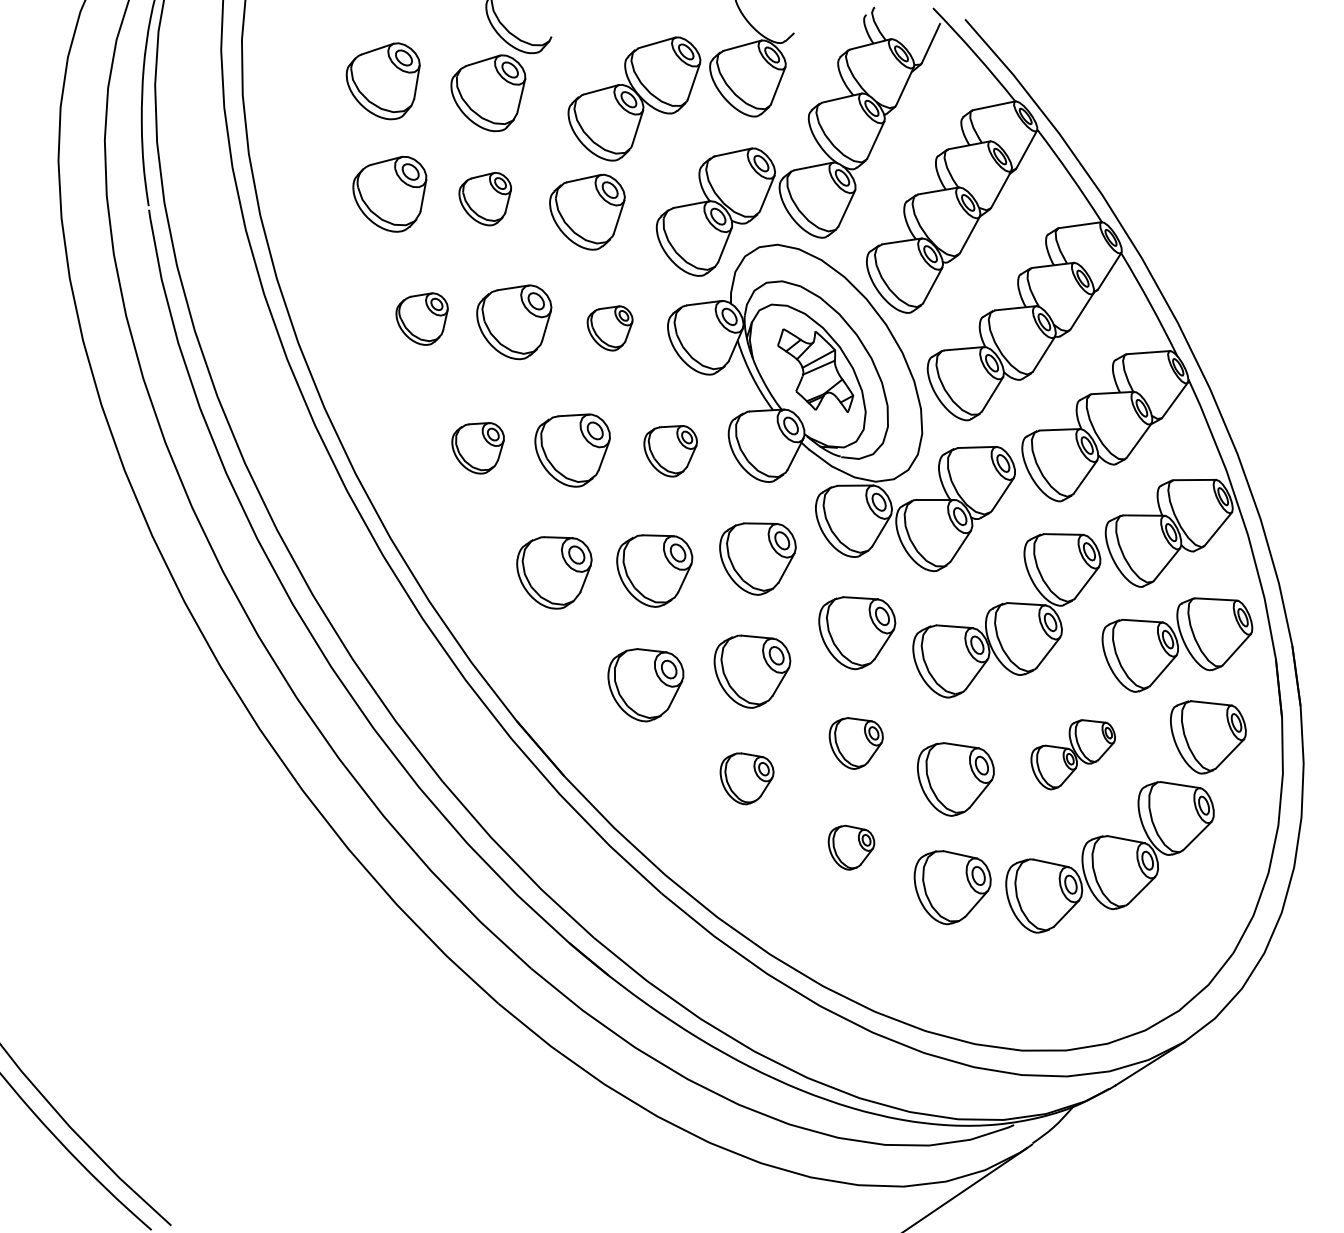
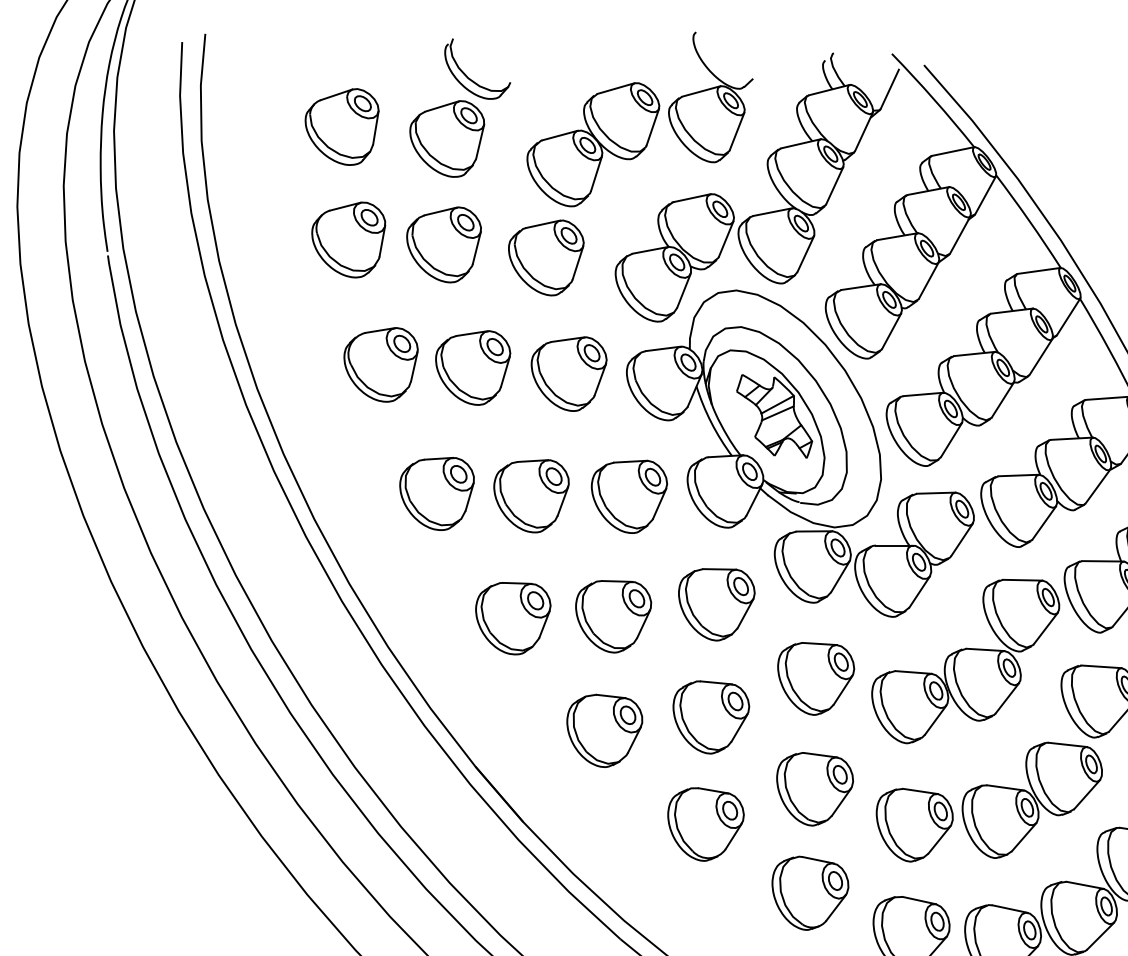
part: (485, 198) -> (444, 244), size x1.43
part: (421, 318) -> (380, 364), size x1.43
part: (609, 328) -> (568, 374), size x1.67
part: (477, 448) -> (436, 494), size x1.43
part: (670, 451) -> (629, 497), size x1.43
part: (856, 743) -> (815, 789), size x1.43
part: (1072, 754) -> (1031, 800), size x1.67
part: (746, 778) -> (705, 824), size x1.43
part: (851, 847) -> (810, 893), size x1.67

